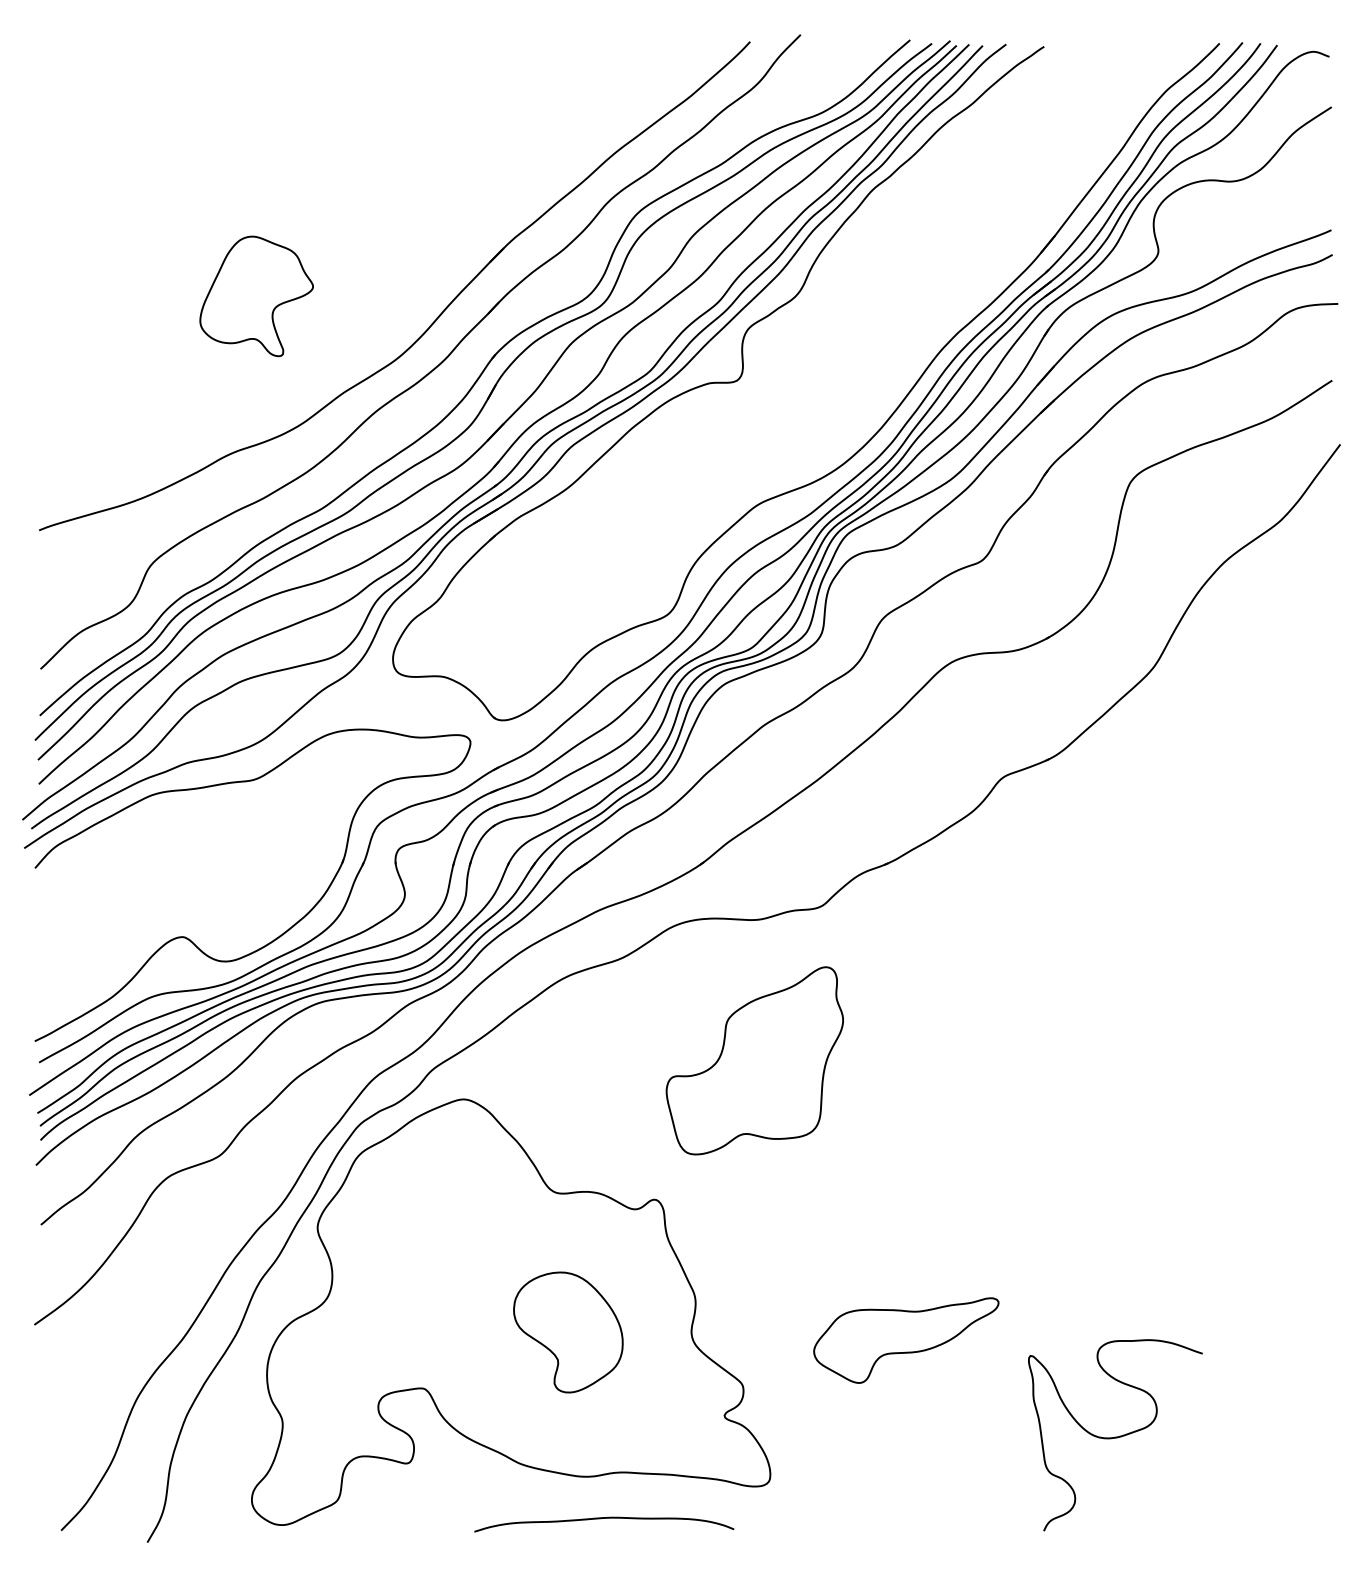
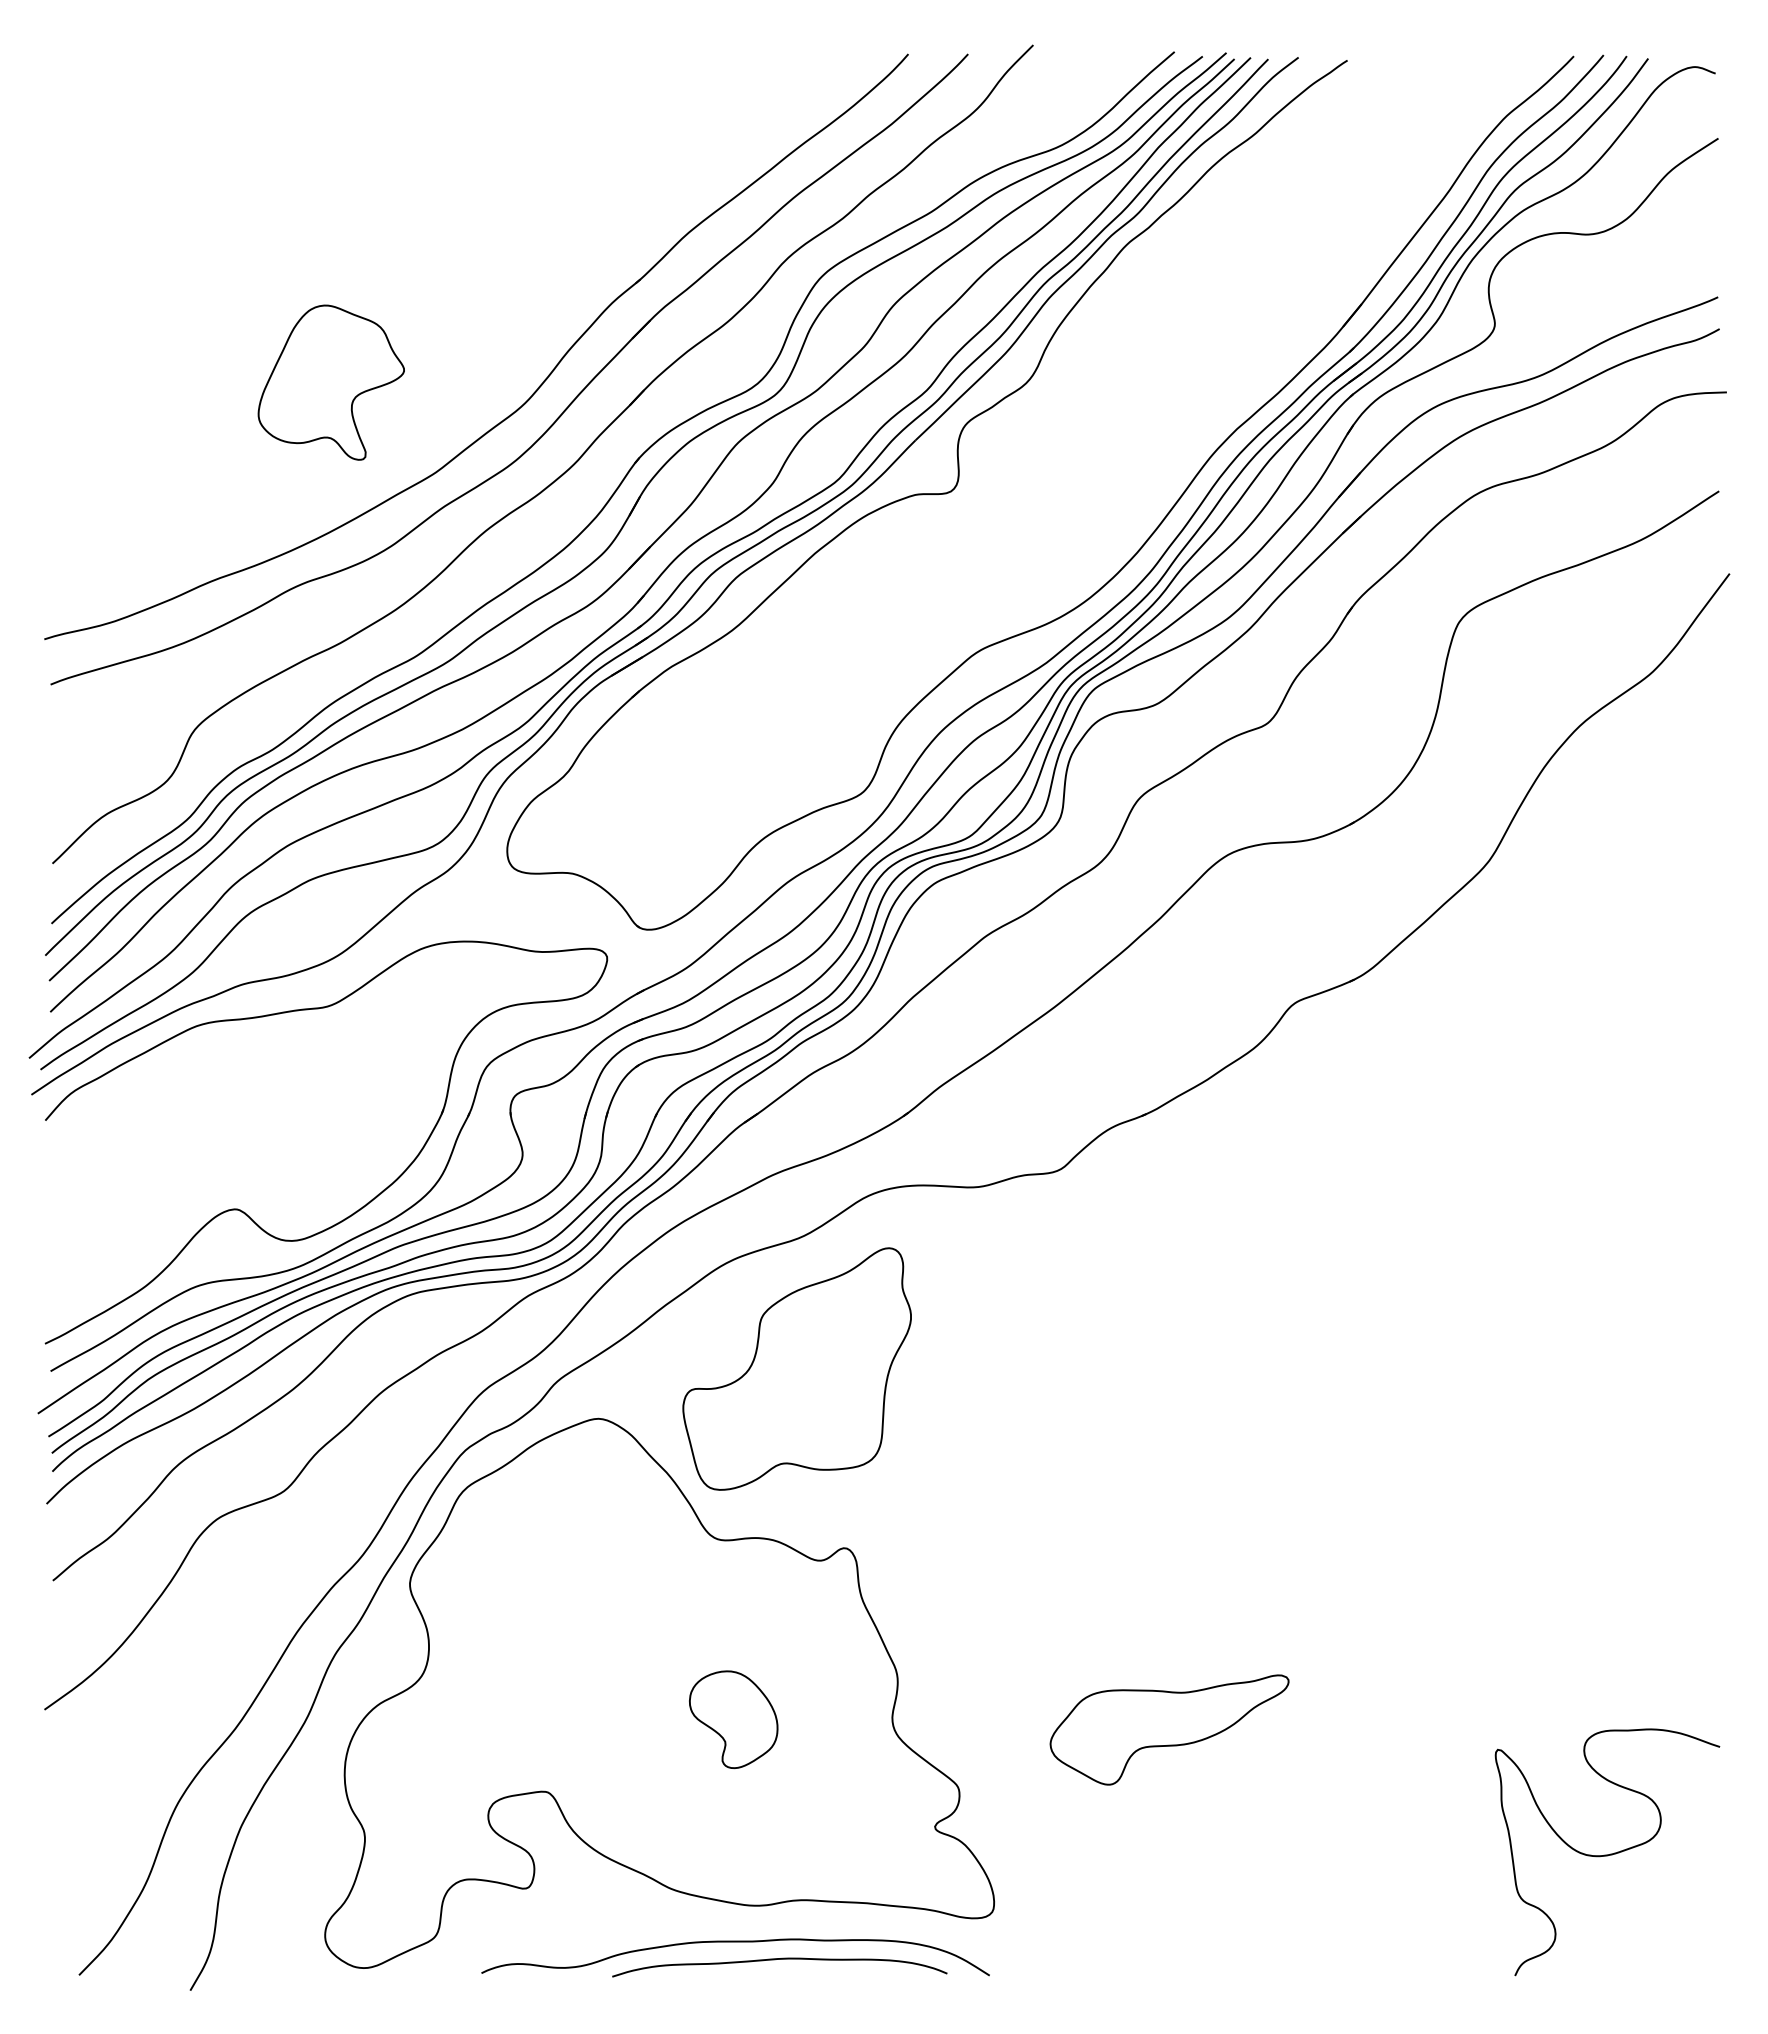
part: (412, 304) -> (532, 393), added
part: (754, 1060) -> (796, 1368), moved
part: (568, 1332) -> (733, 1719), size x0.62
curve: (1115, 1437) -> (1607, 1854), moved
curve: (569, 1505) -> (735, 1942), added

